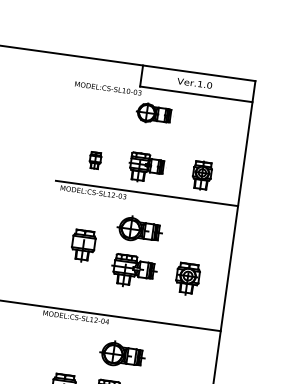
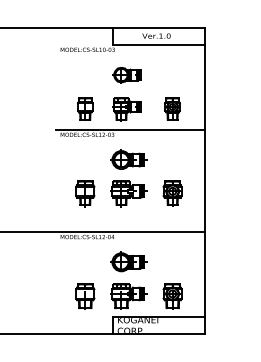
part: (153, 114) -> (126, 75), moved
part: (95, 159) -> (85, 108), size x1.67
part: (83, 245) -> (85, 193), moved

